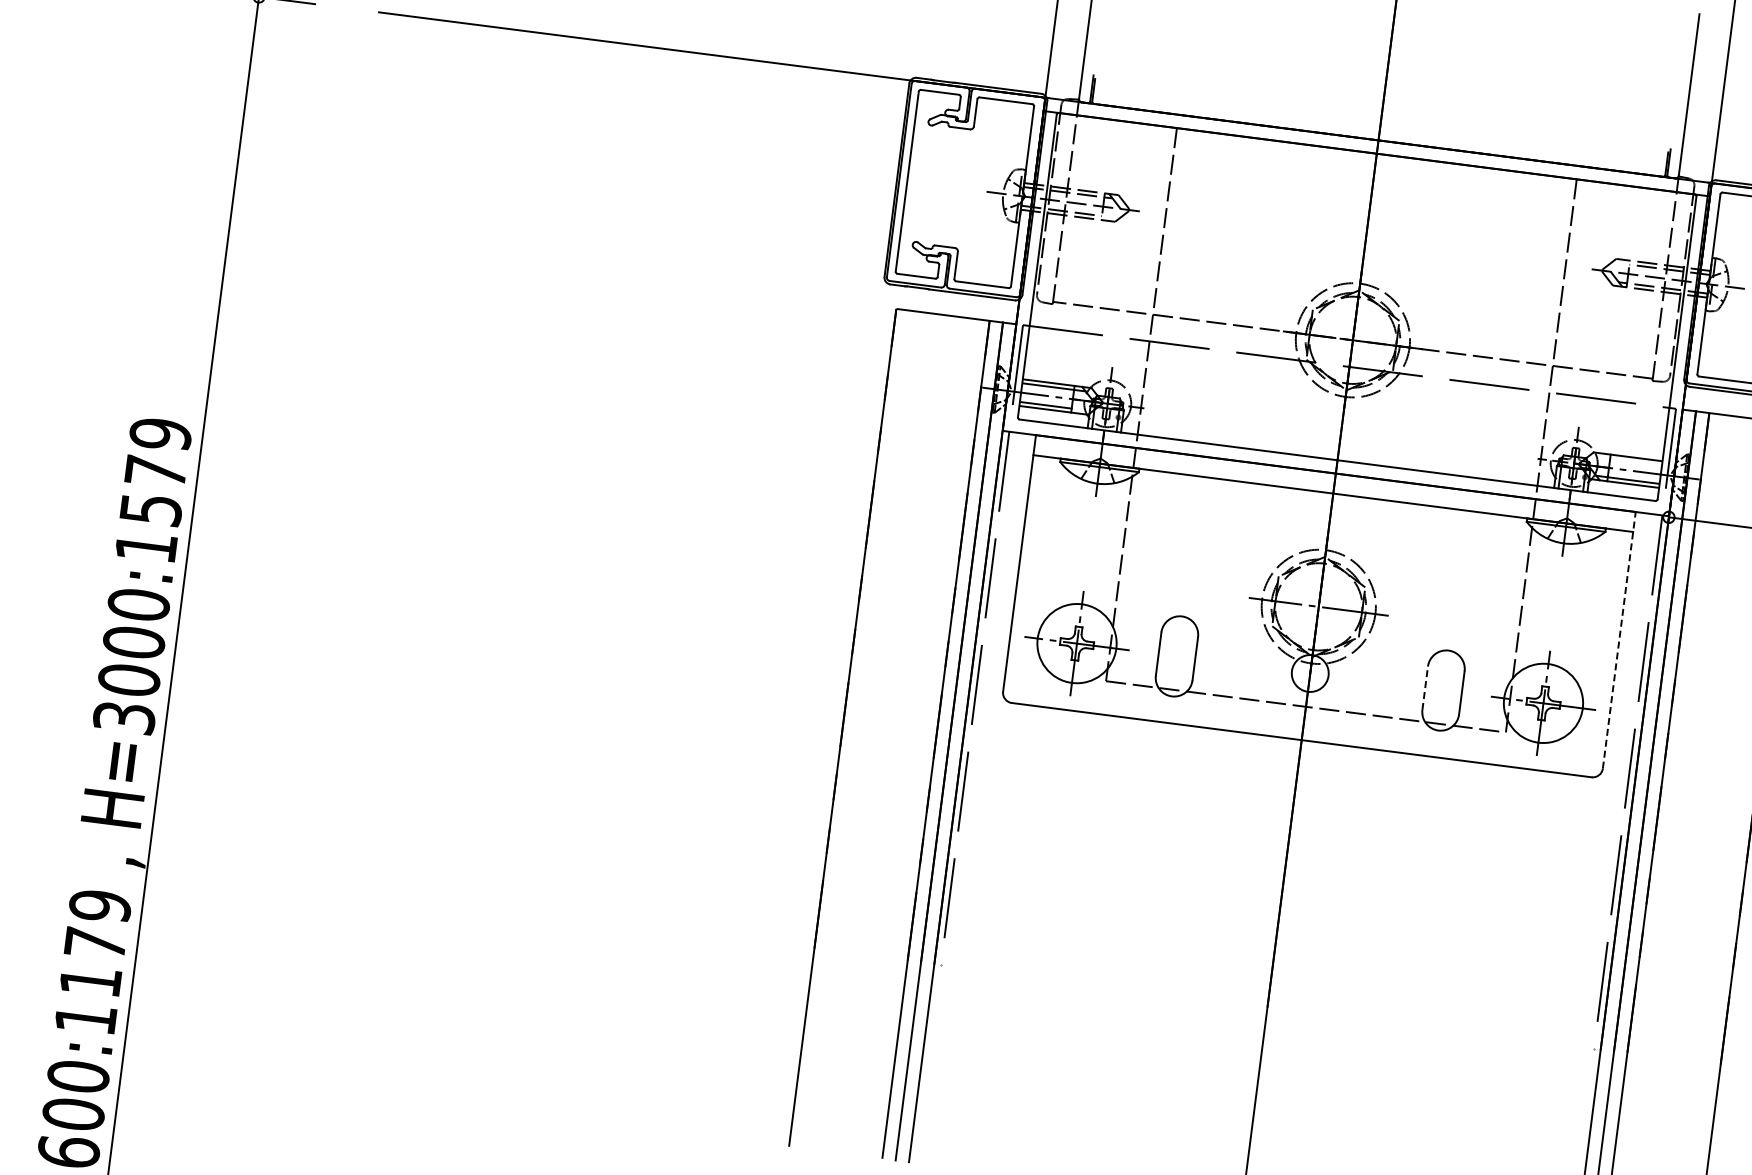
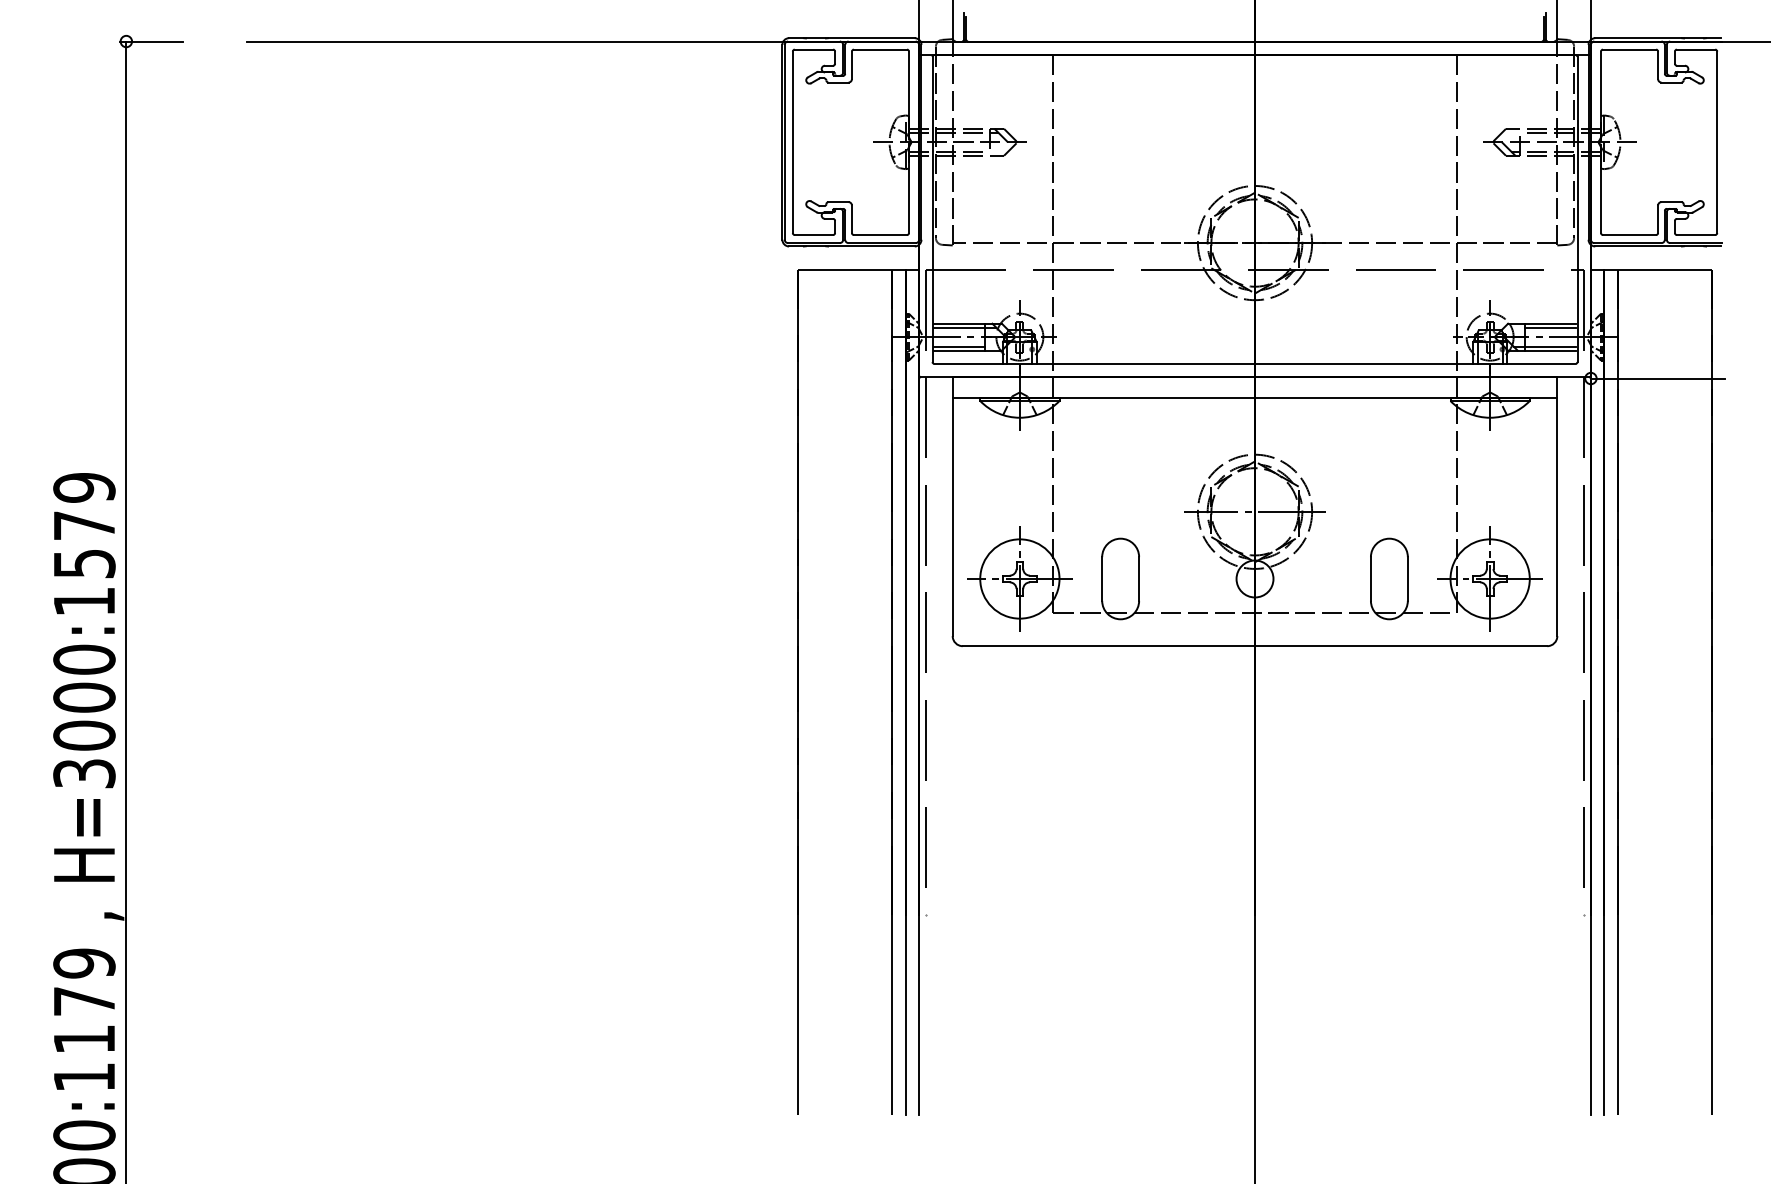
line: (1635, 461) -> (1550, 327), added
line: (1619, 640) -> (1557, 506), dashed -> solid
line: (1424, 688) -> (1370, 579), dashed -> solid

